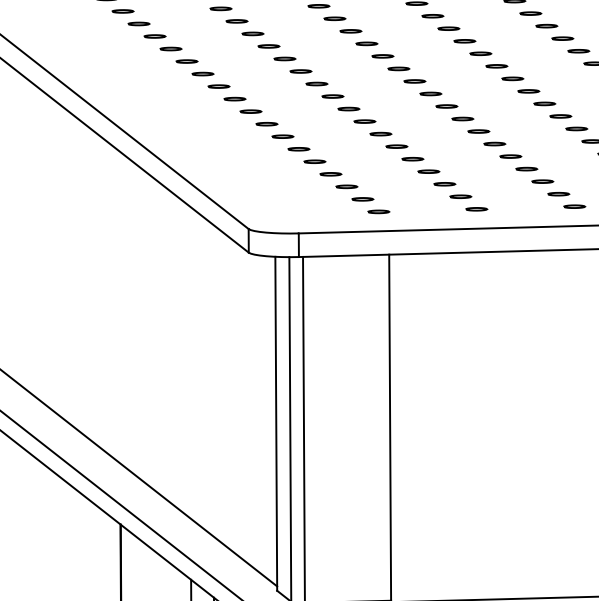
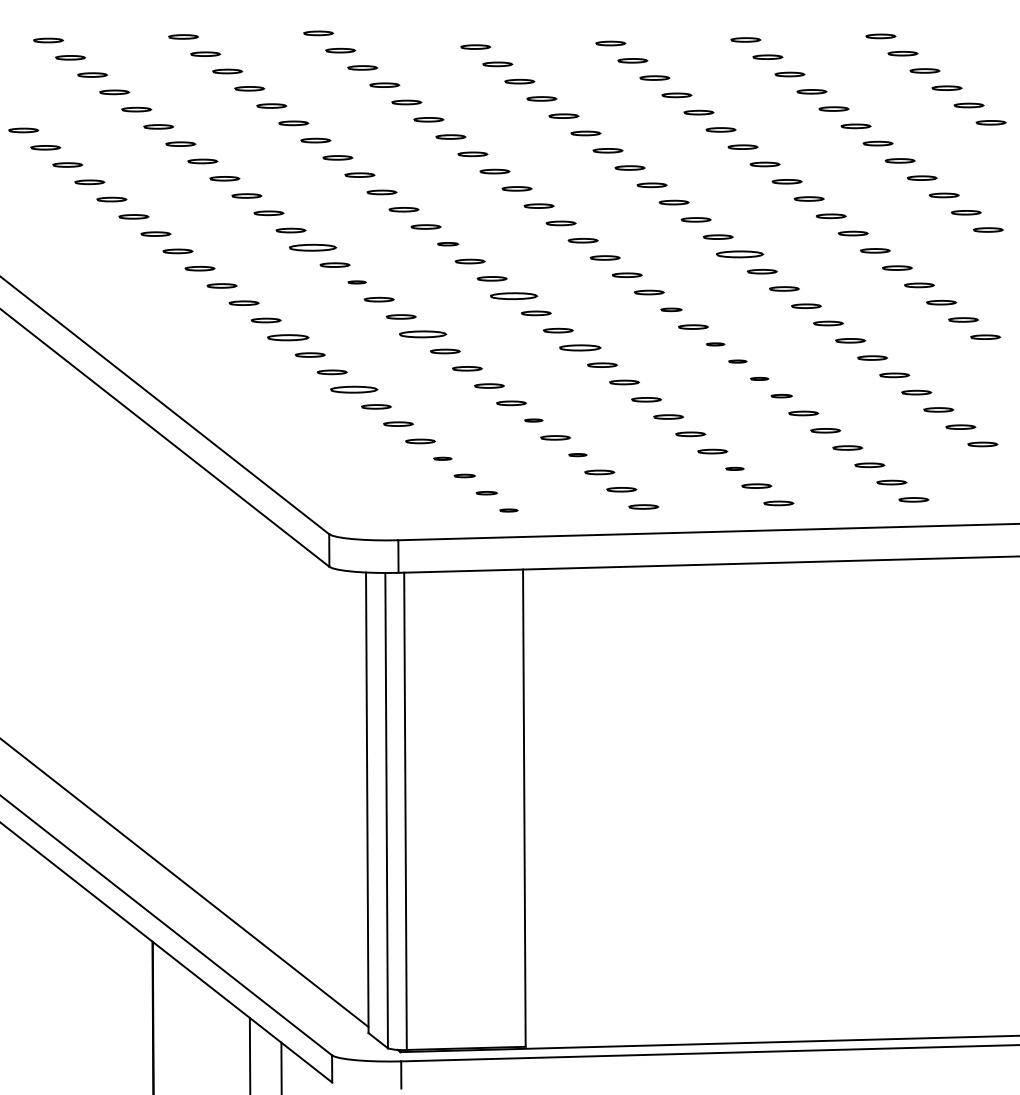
part: (334, 18) -> (447, 243), size x0.7
part: (236, 21) -> (312, 247), size x1.6
part: (546, 26) -> (740, 254), size x1.6
part: (268, 46) -> (356, 282), size x0.6
part: (383, 55) -> (514, 295), size x1.6
part: (496, 66) -> (671, 309), size x0.7
part: (317, 83) -> (423, 333), size x1.6
part: (218, 86) -> (287, 337), size x1.4
part: (528, 91) -> (715, 344), size x0.6
part: (430, 93) -> (580, 347), size x1.4
part: (544, 103) -> (737, 361), size x0.6
part: (560, 116) -> (759, 378), size x0.6
part: (266, 124) -> (354, 389), size x1.6
part: (576, 128) -> (781, 395), size x0.7
part: (396, 146) -> (533, 420), size x0.6
part: (428, 171) -> (577, 454), size x0.6
part: (330, 174) -> (442, 458), size x0.6
part: (542, 181) -> (734, 468), size x0.6
part: (346, 186) -> (464, 475), size x0.7
part: (362, 198) -> (486, 492), size x0.7
part: (378, 211) -> (508, 510), size x0.6

